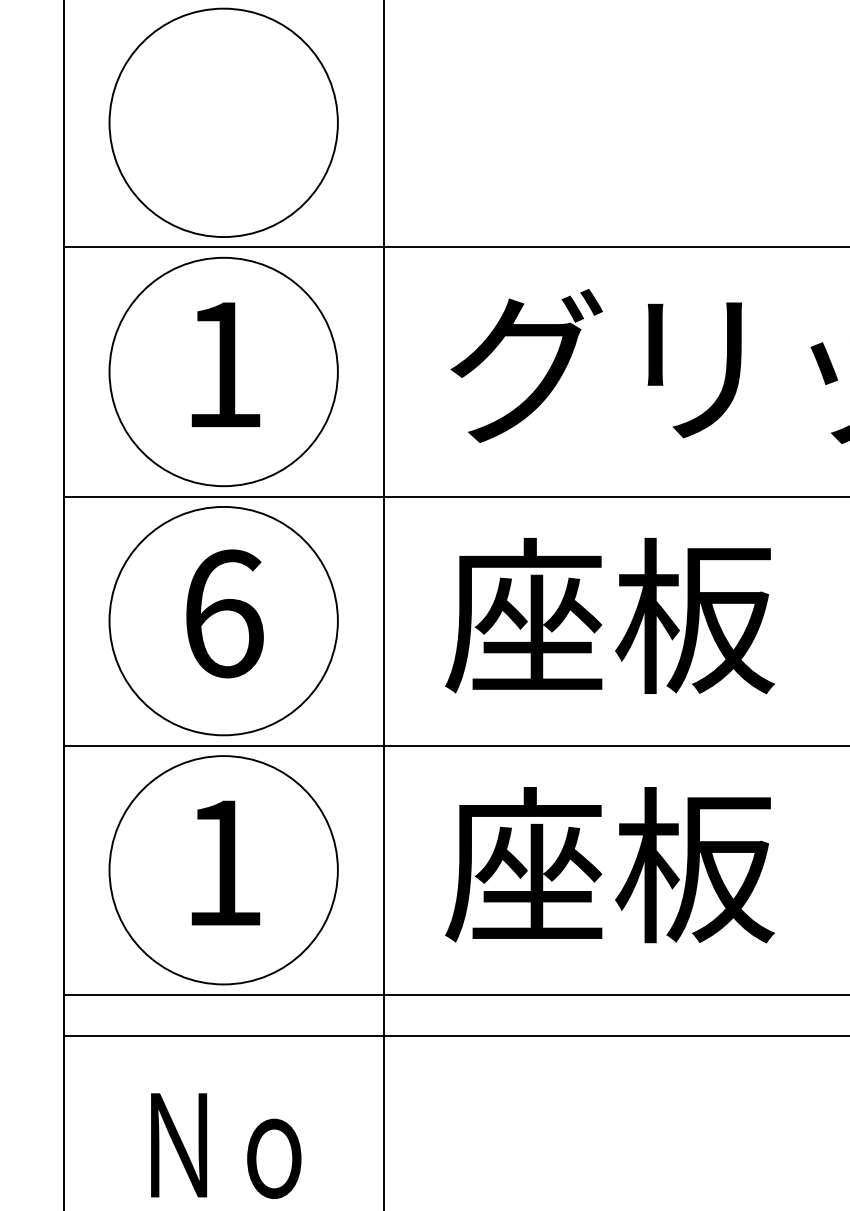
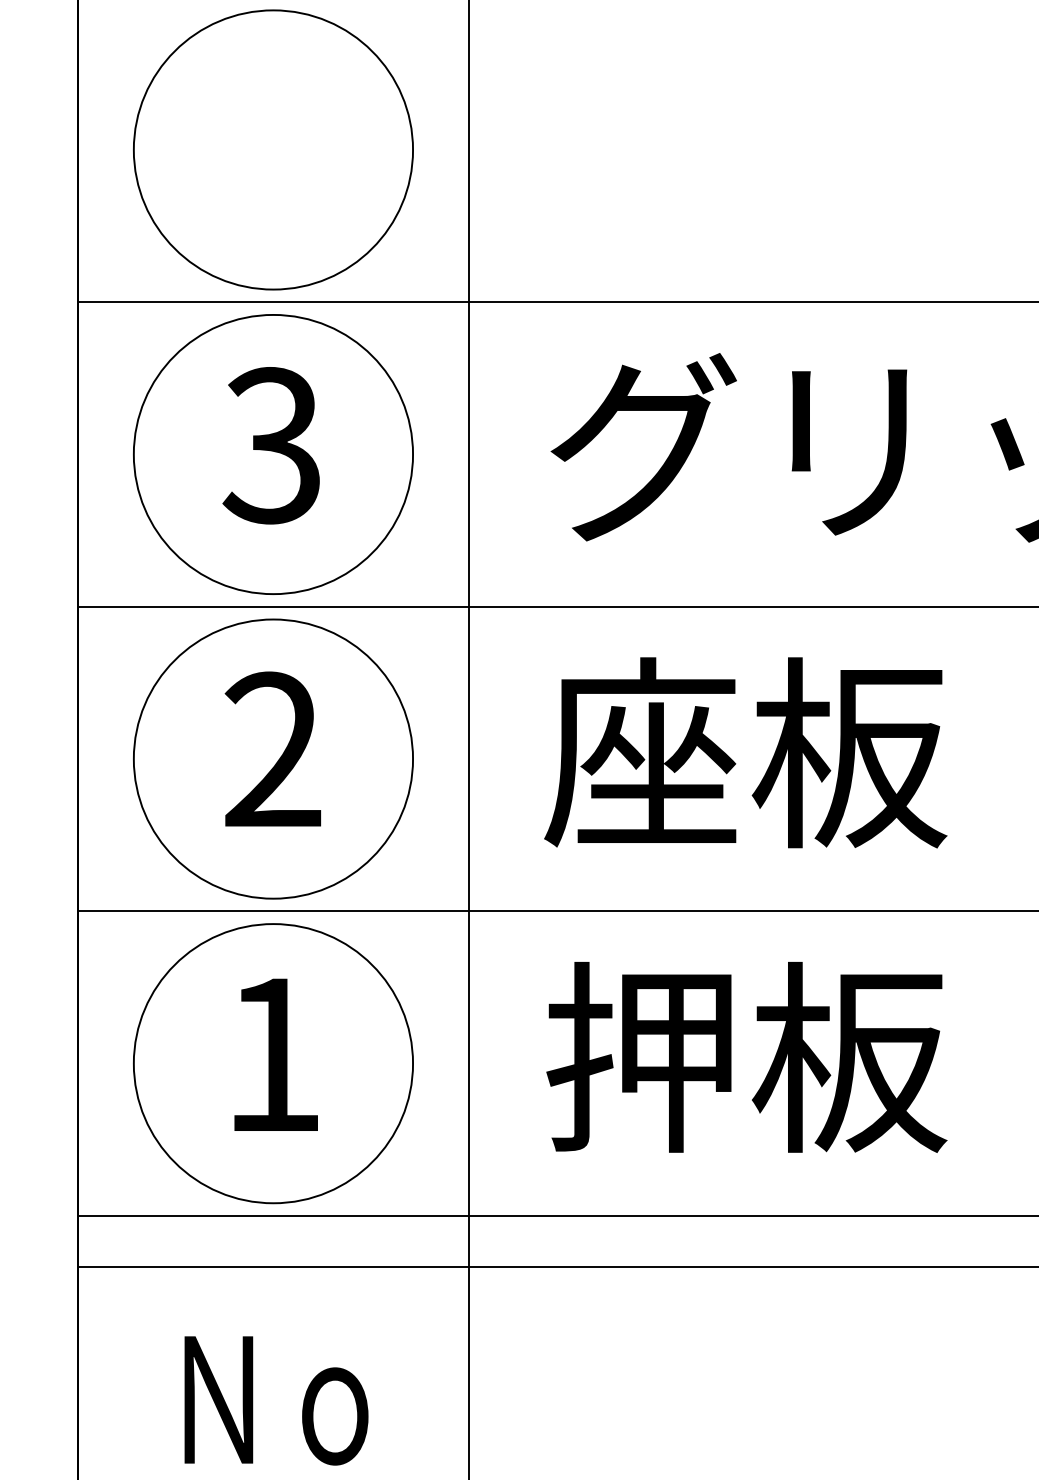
text: (221, 364) -> (270, 445), 1 -> 3
text: (223, 614) -> (273, 750), 6 -> 2
text: (523, 864) -> (640, 1056), 座板 -> 押板

